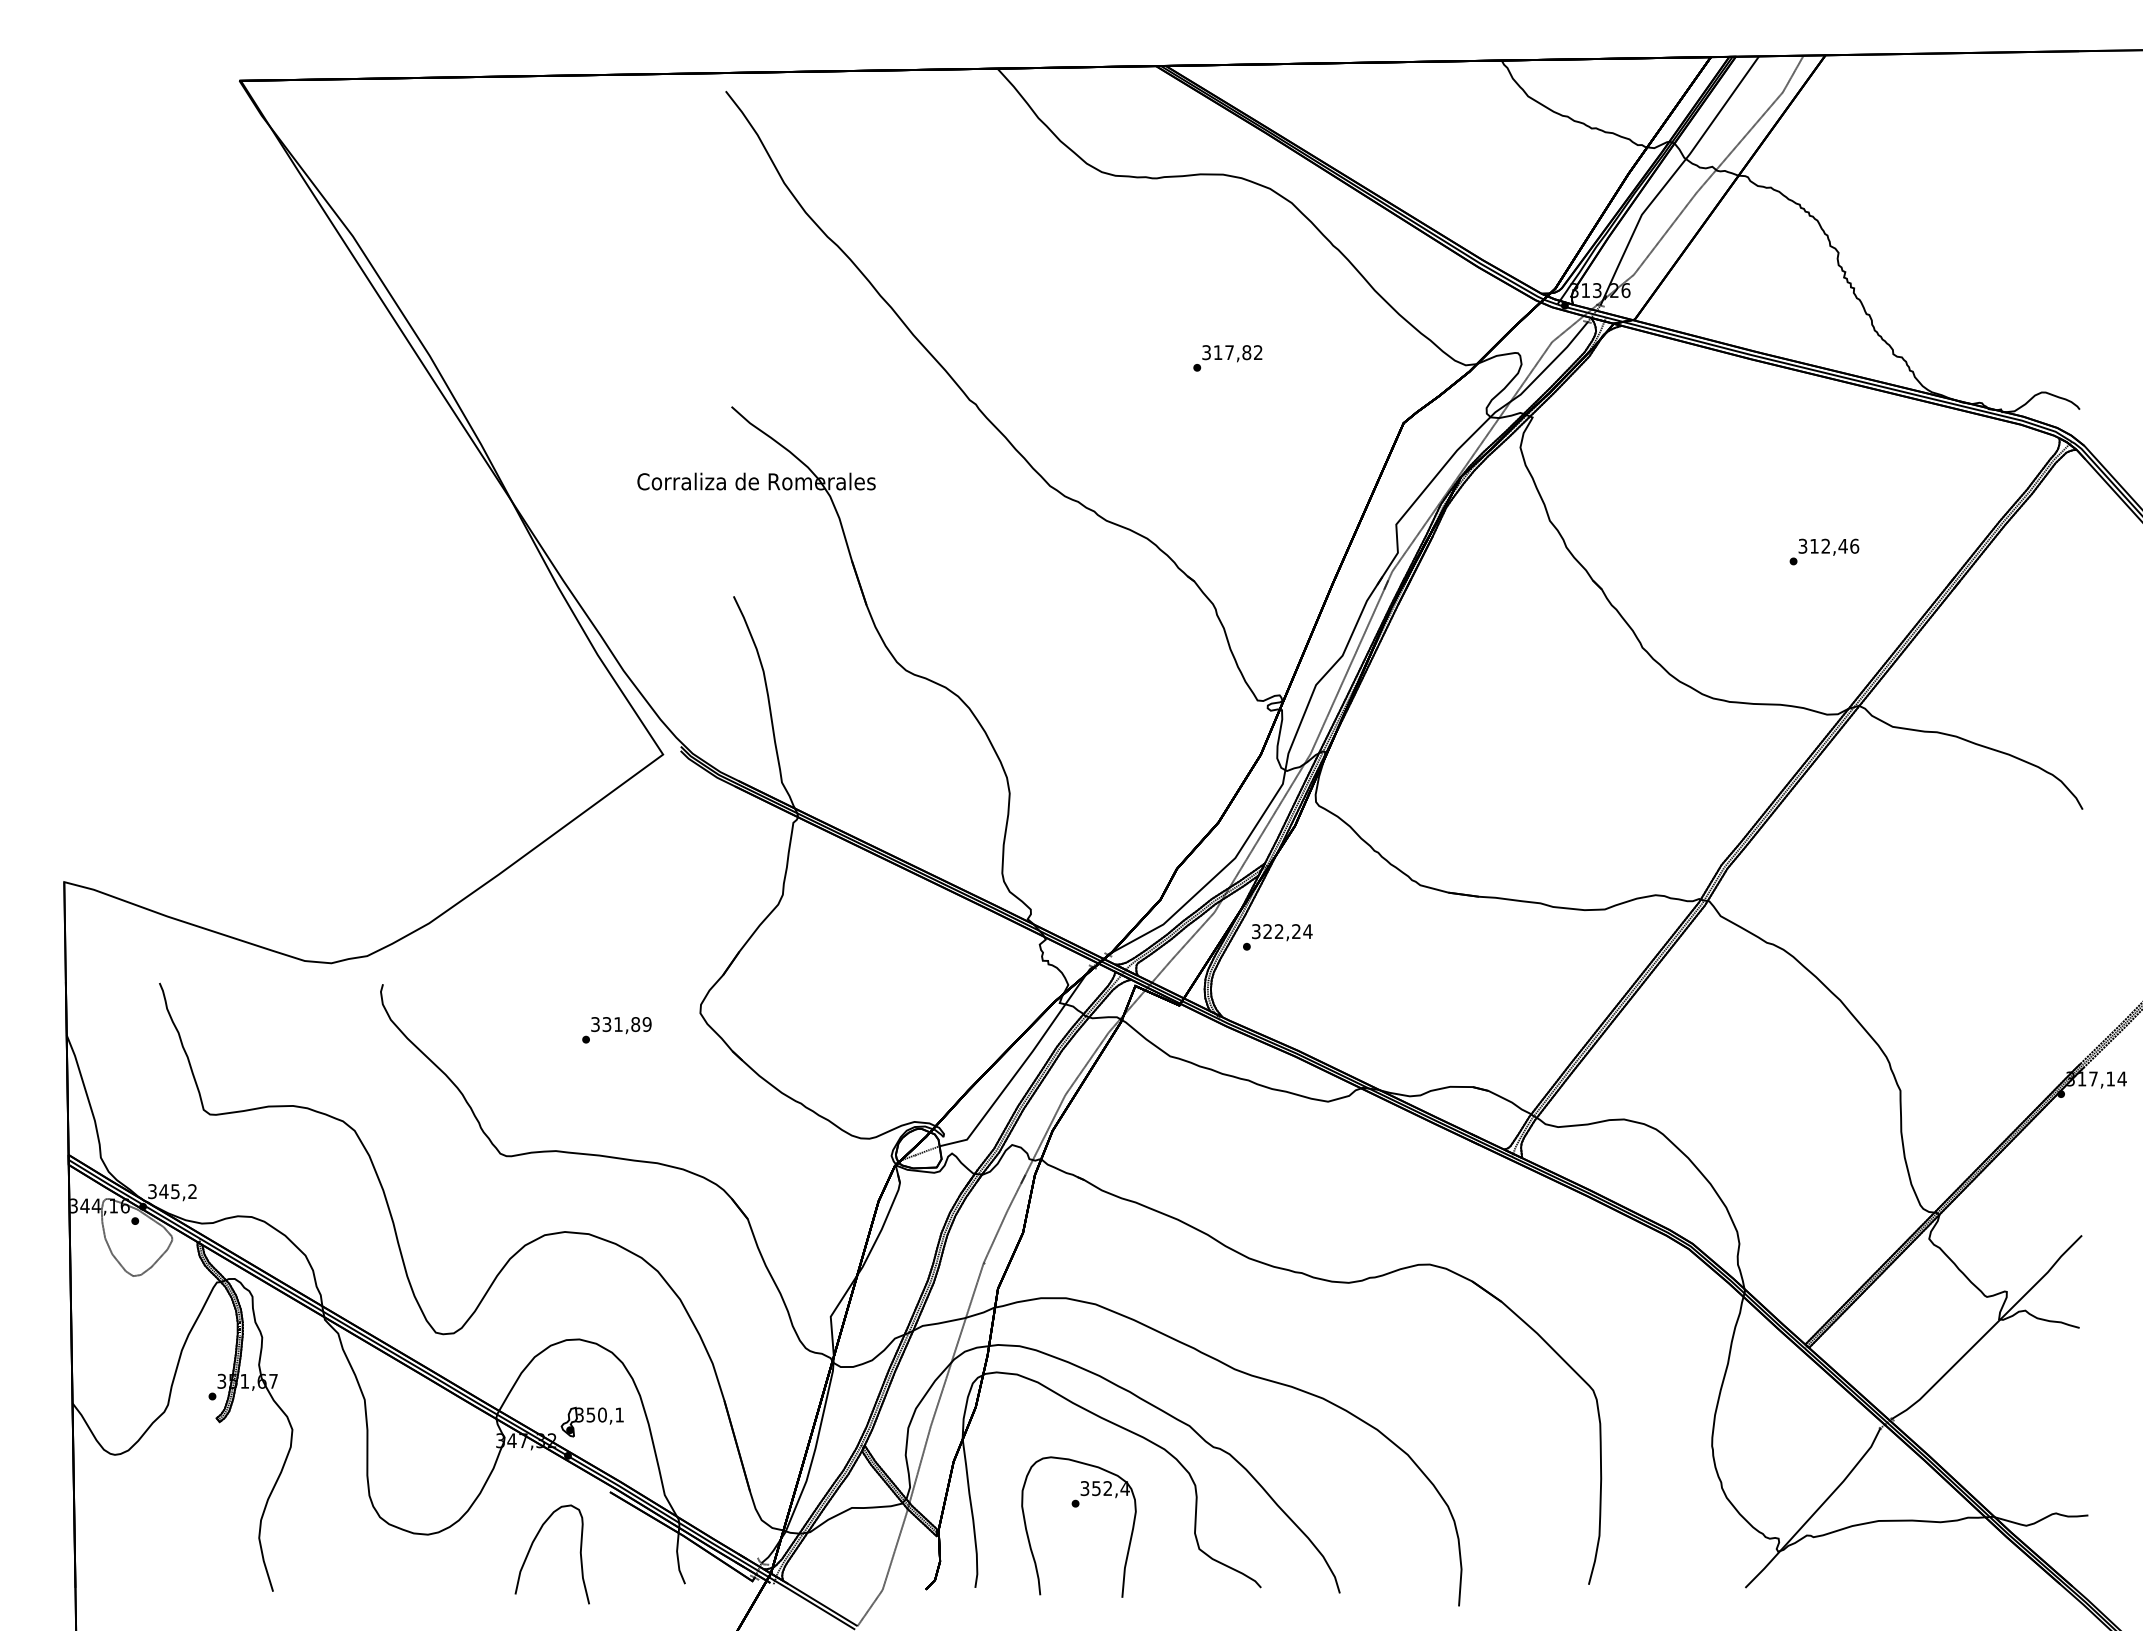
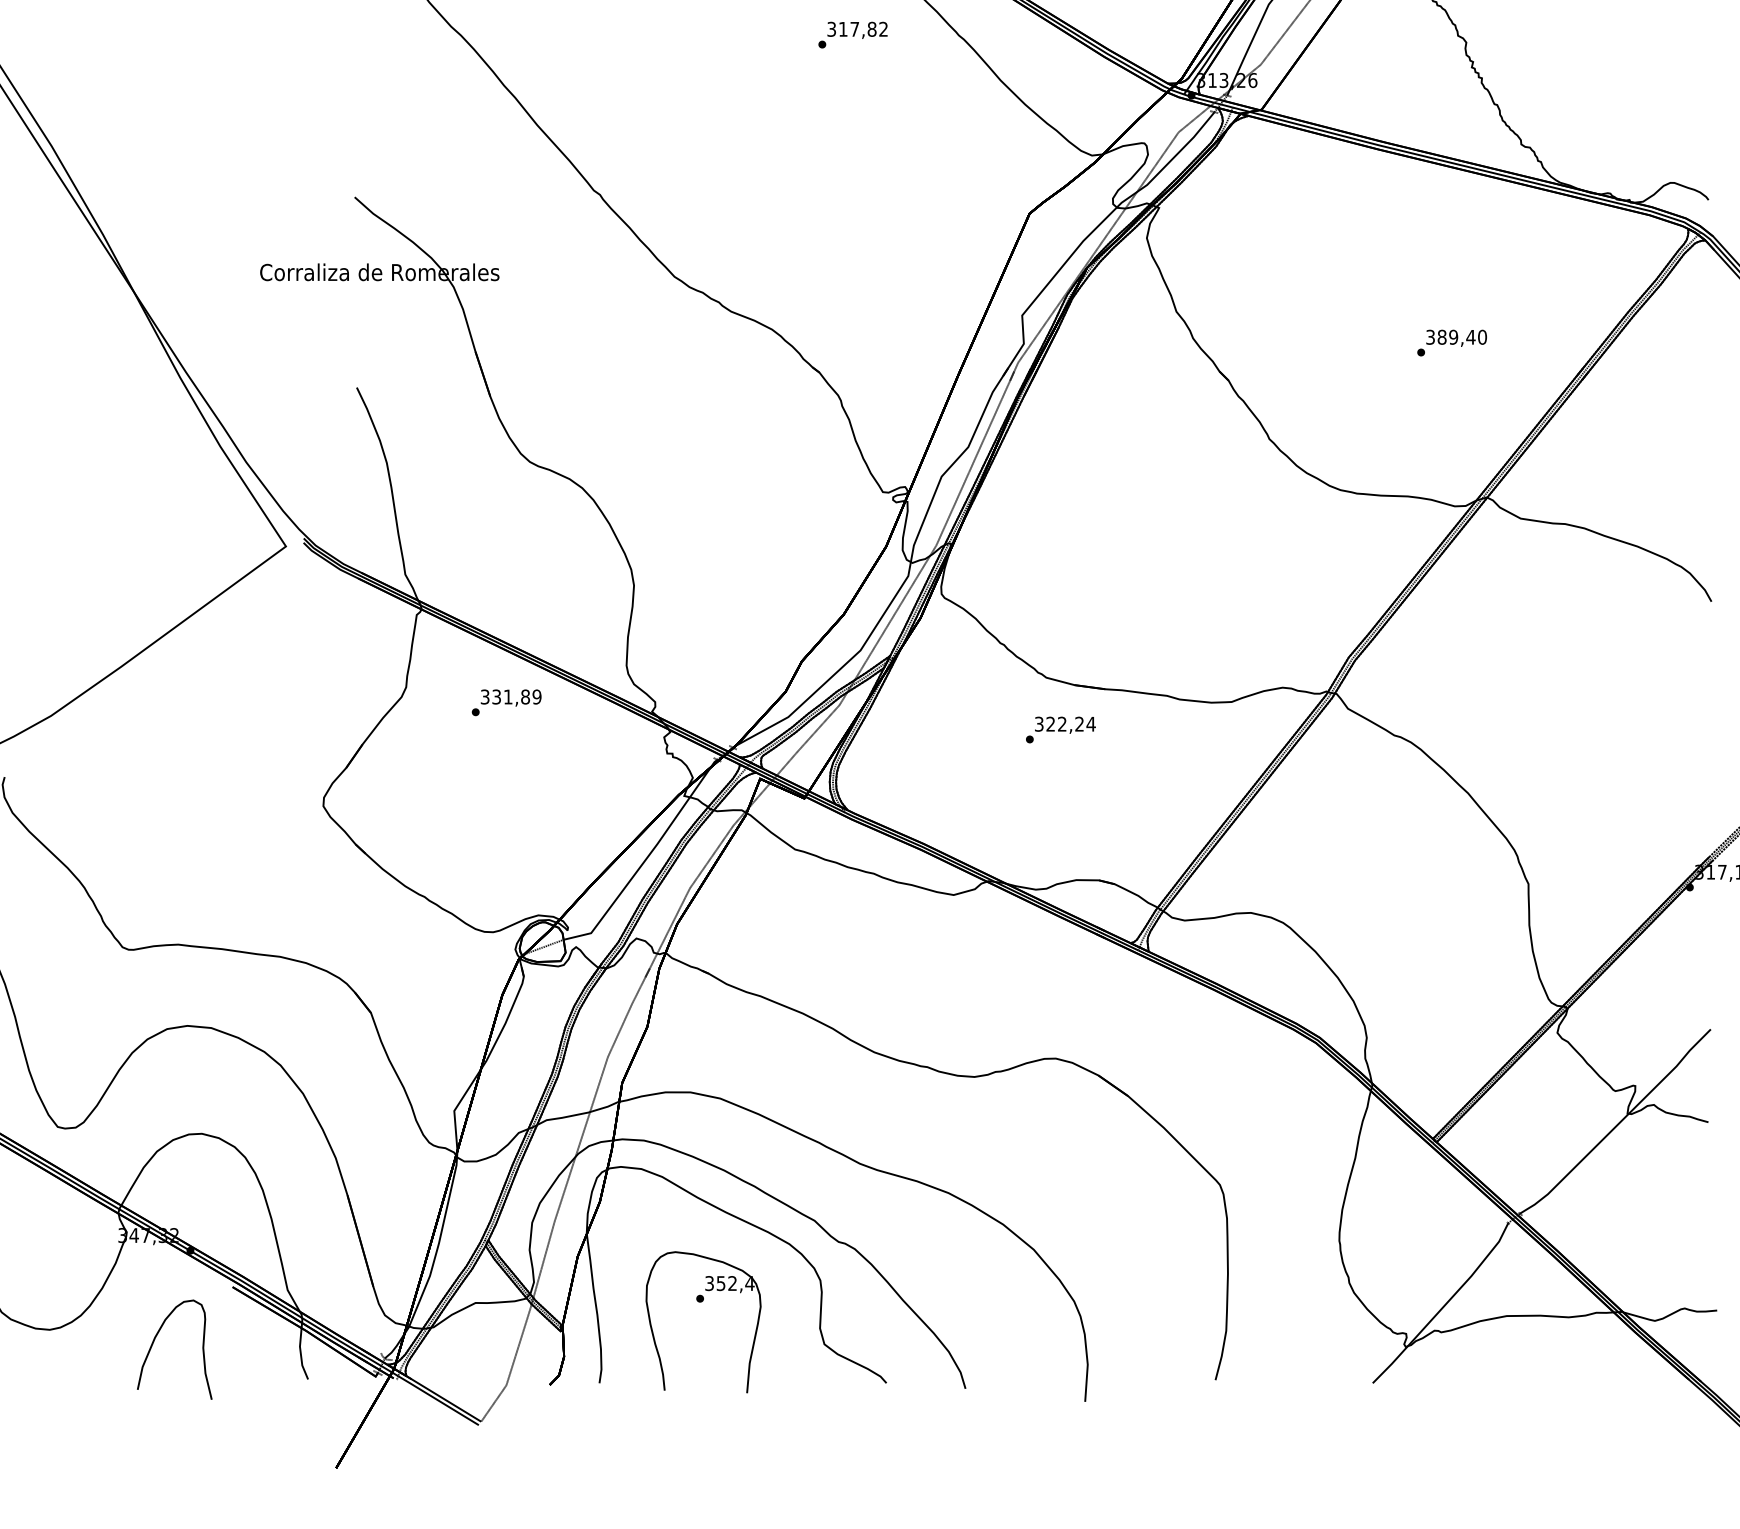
text: (1227, 358) -> (852, 35), moved
text: (1834, 545) -> (1462, 336), 312,46 -> 389,40
text: (1277, 937) -> (1060, 730), moved
text: (616, 1030) -> (506, 703), moved
part: (591, 1421) -> (214, 1216), removed

